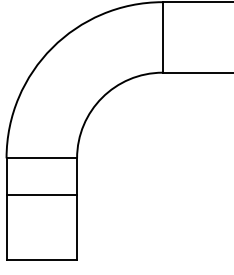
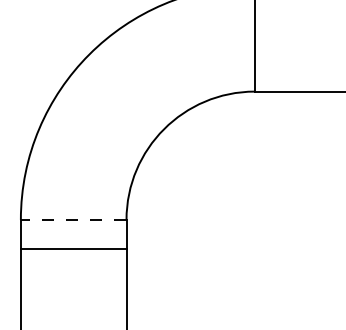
line: (41, 158) -> (73, 220), solid -> dashed
line: (41, 194) -> (73, 248), moved

